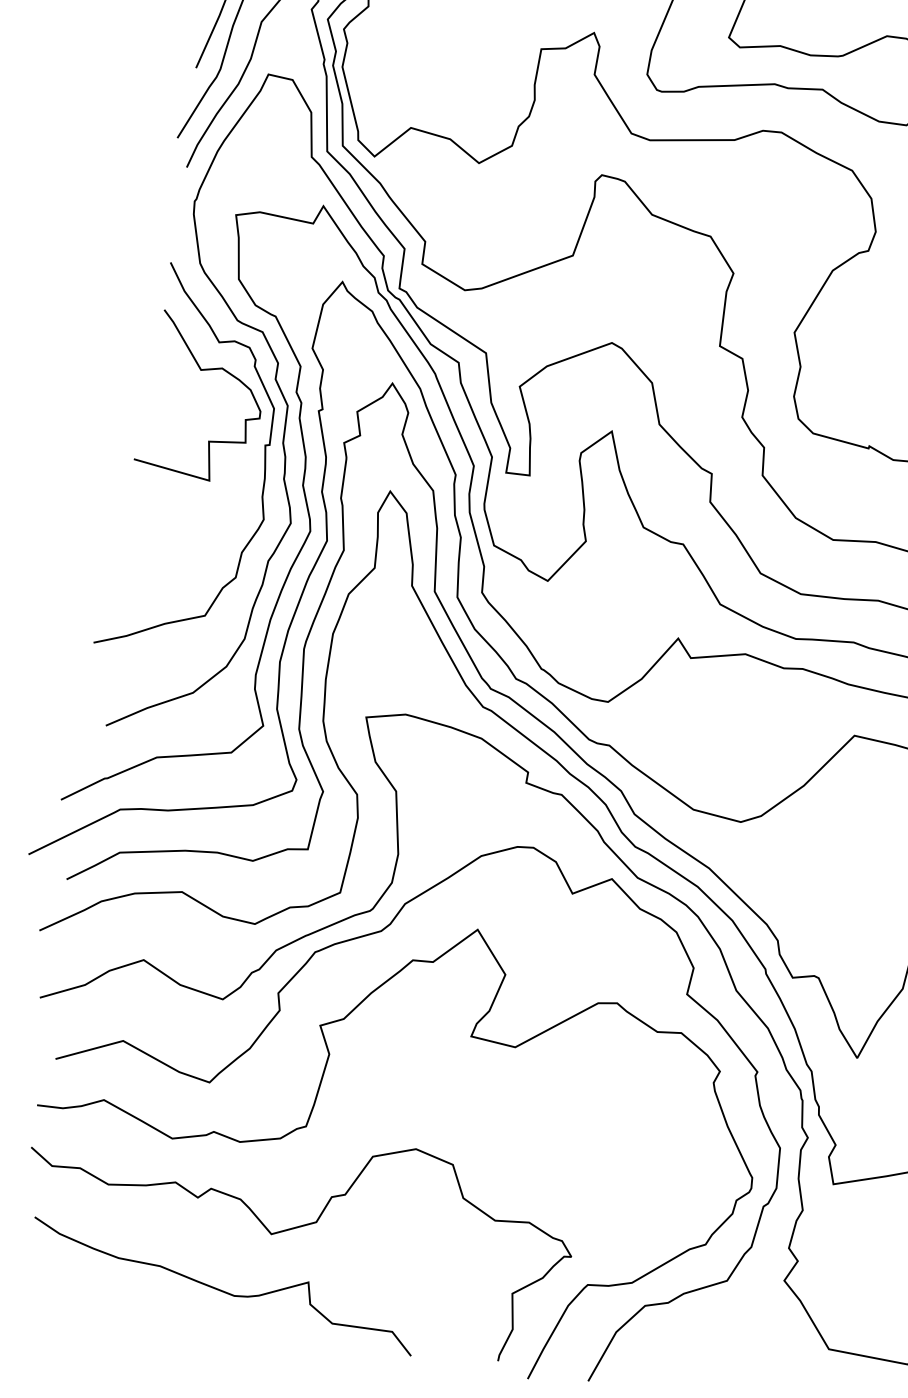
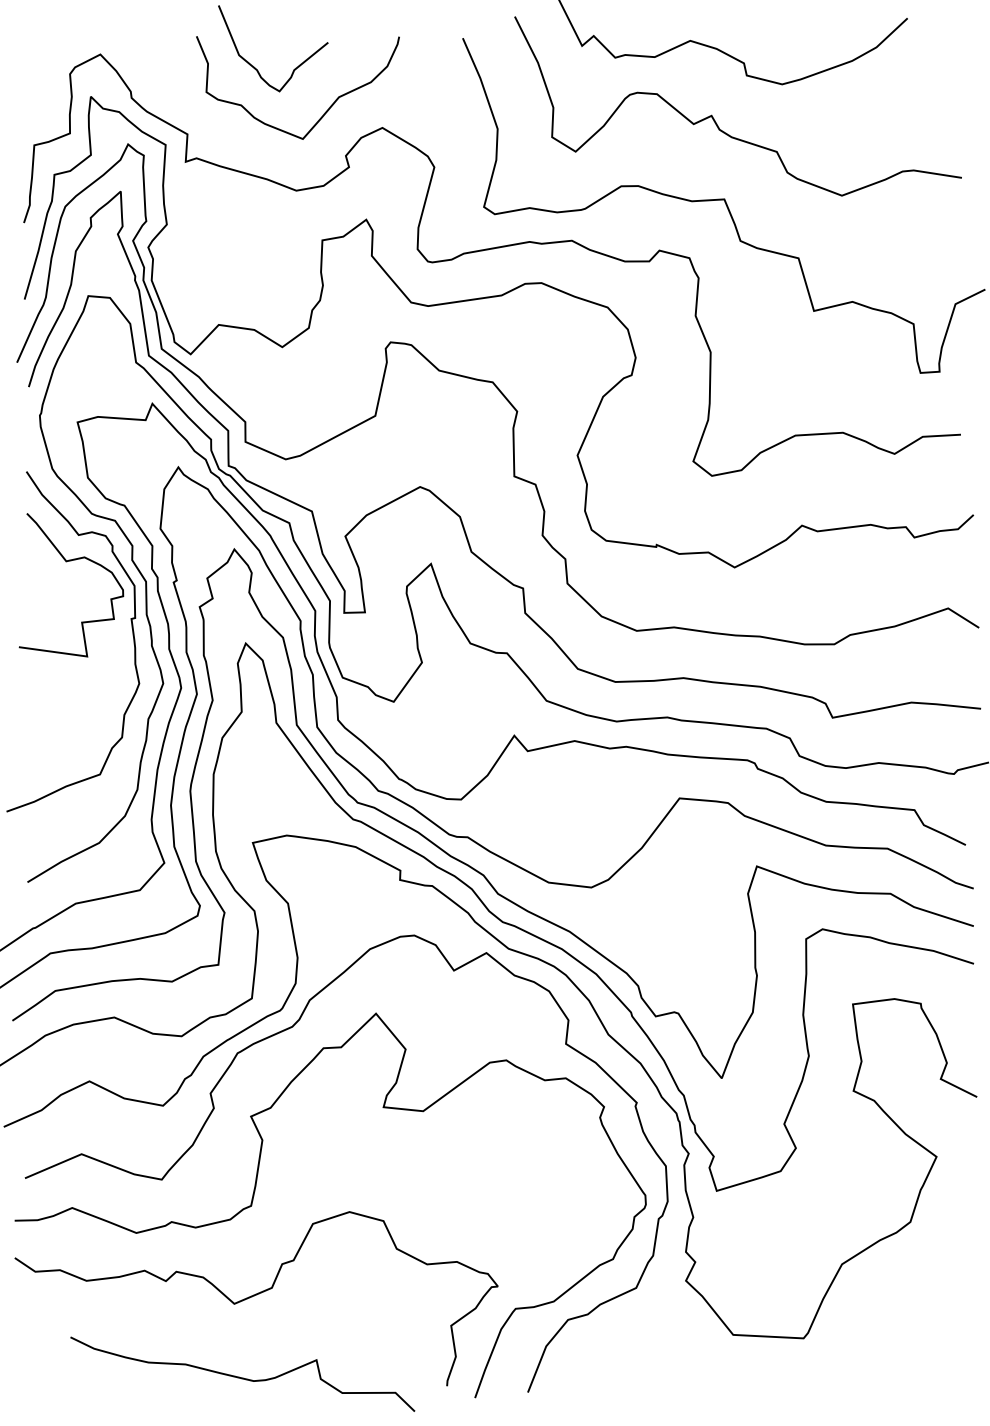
curve: (222, 1290) -> (242, 1377), moved

